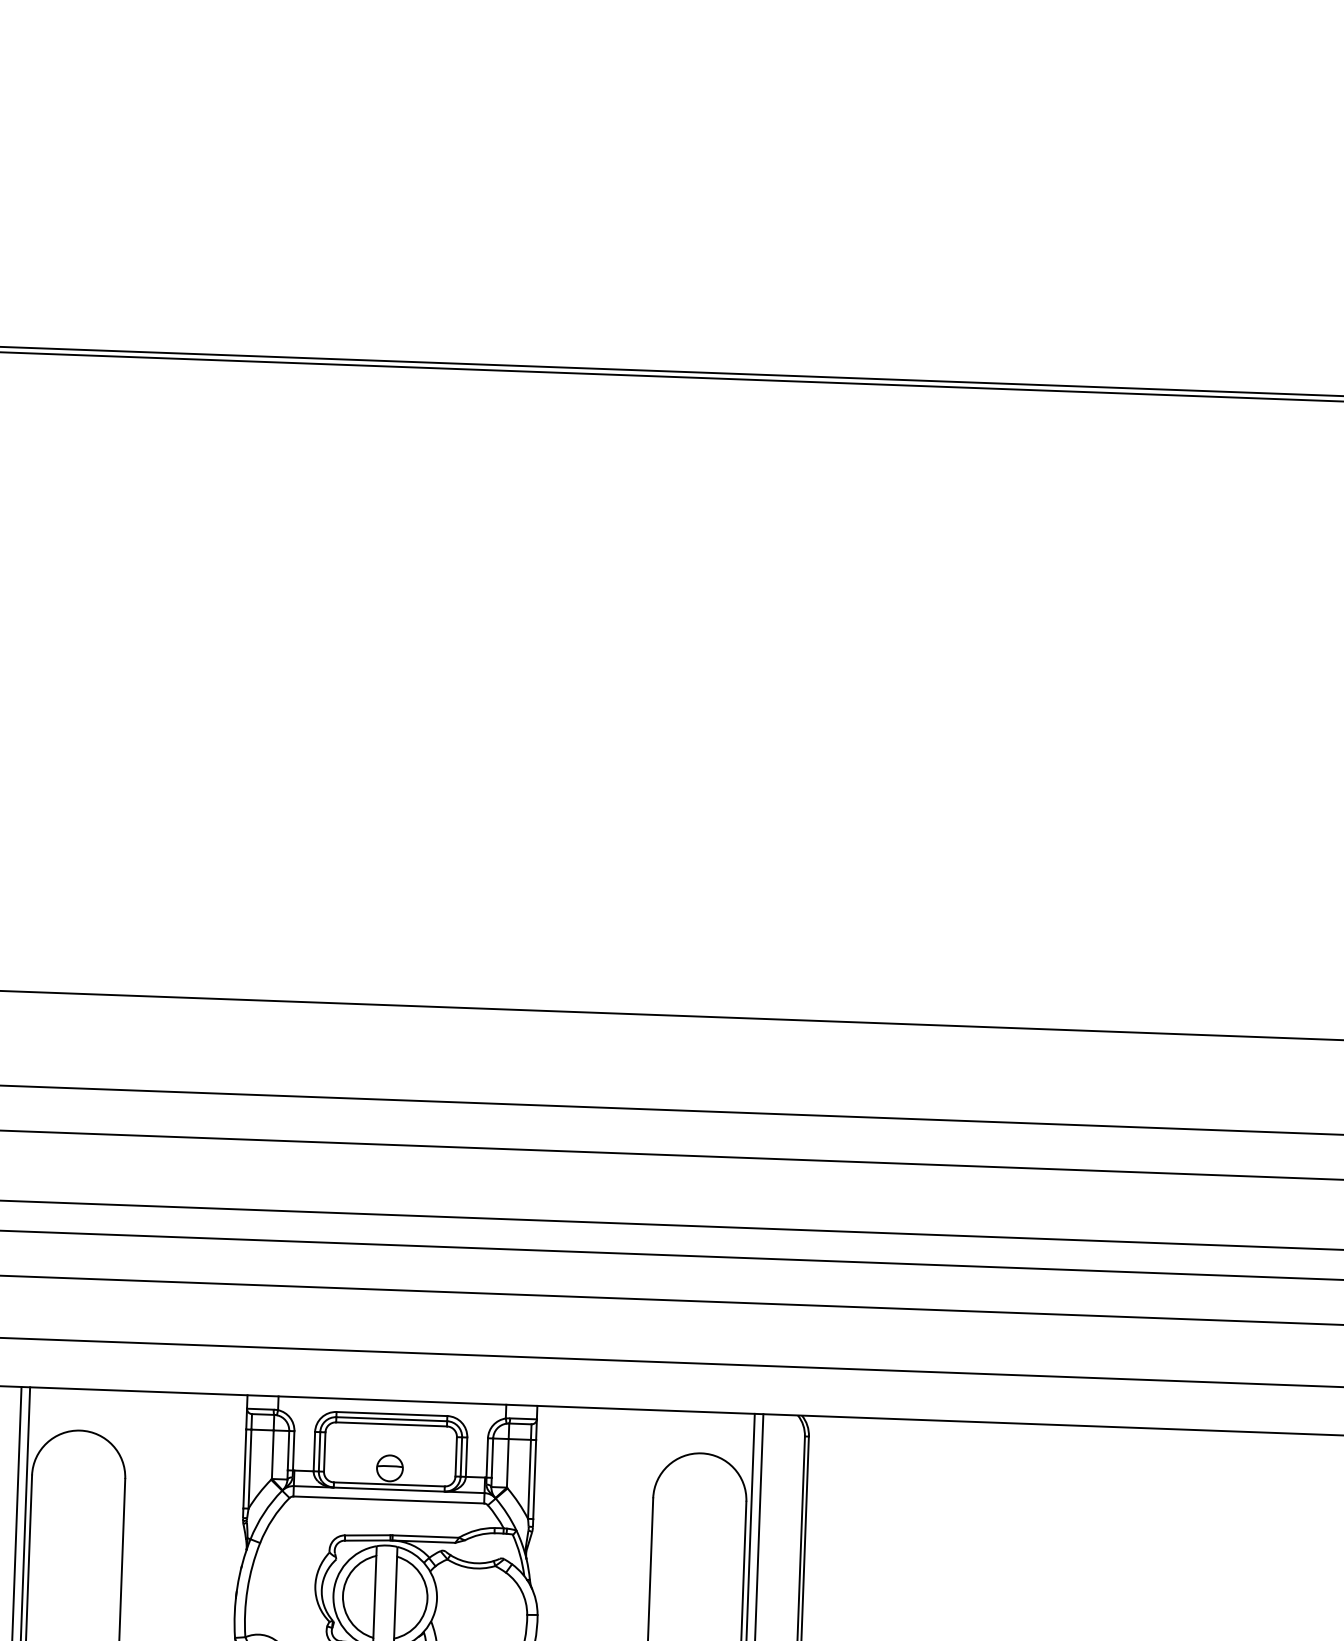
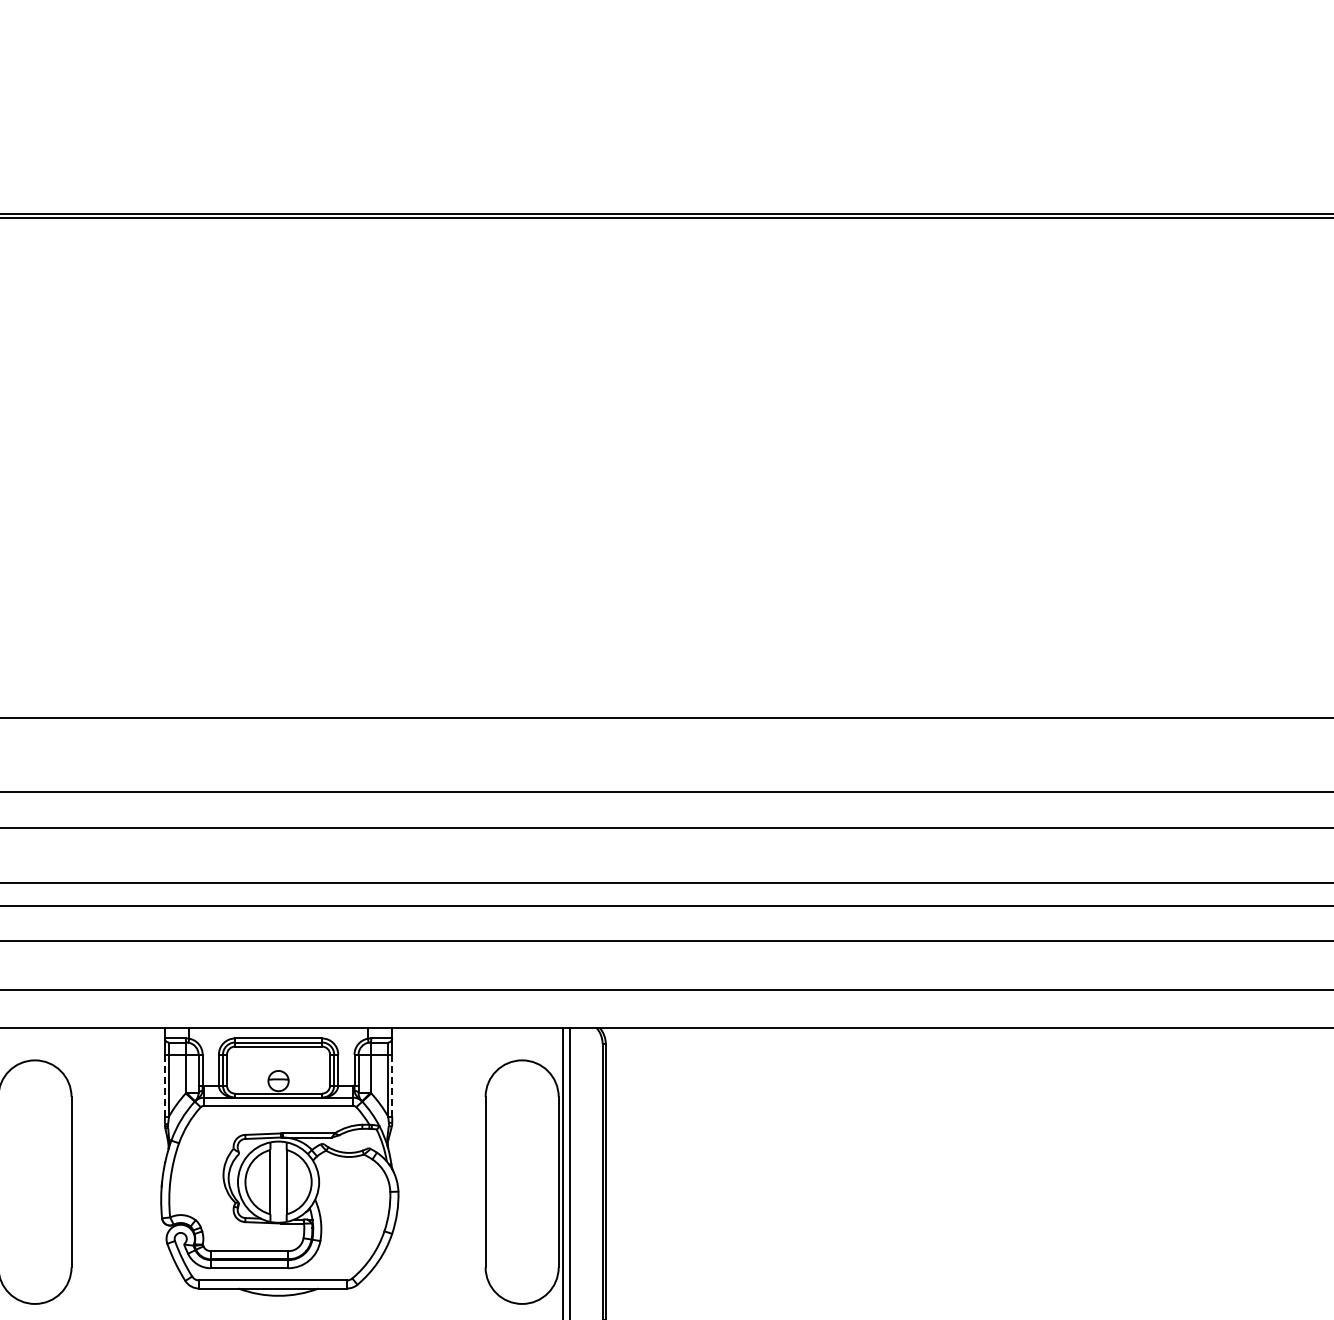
line: (244, 1468) -> (164, 1085), solid -> dashed
line: (535, 1479) -> (392, 1085), solid -> dashed

